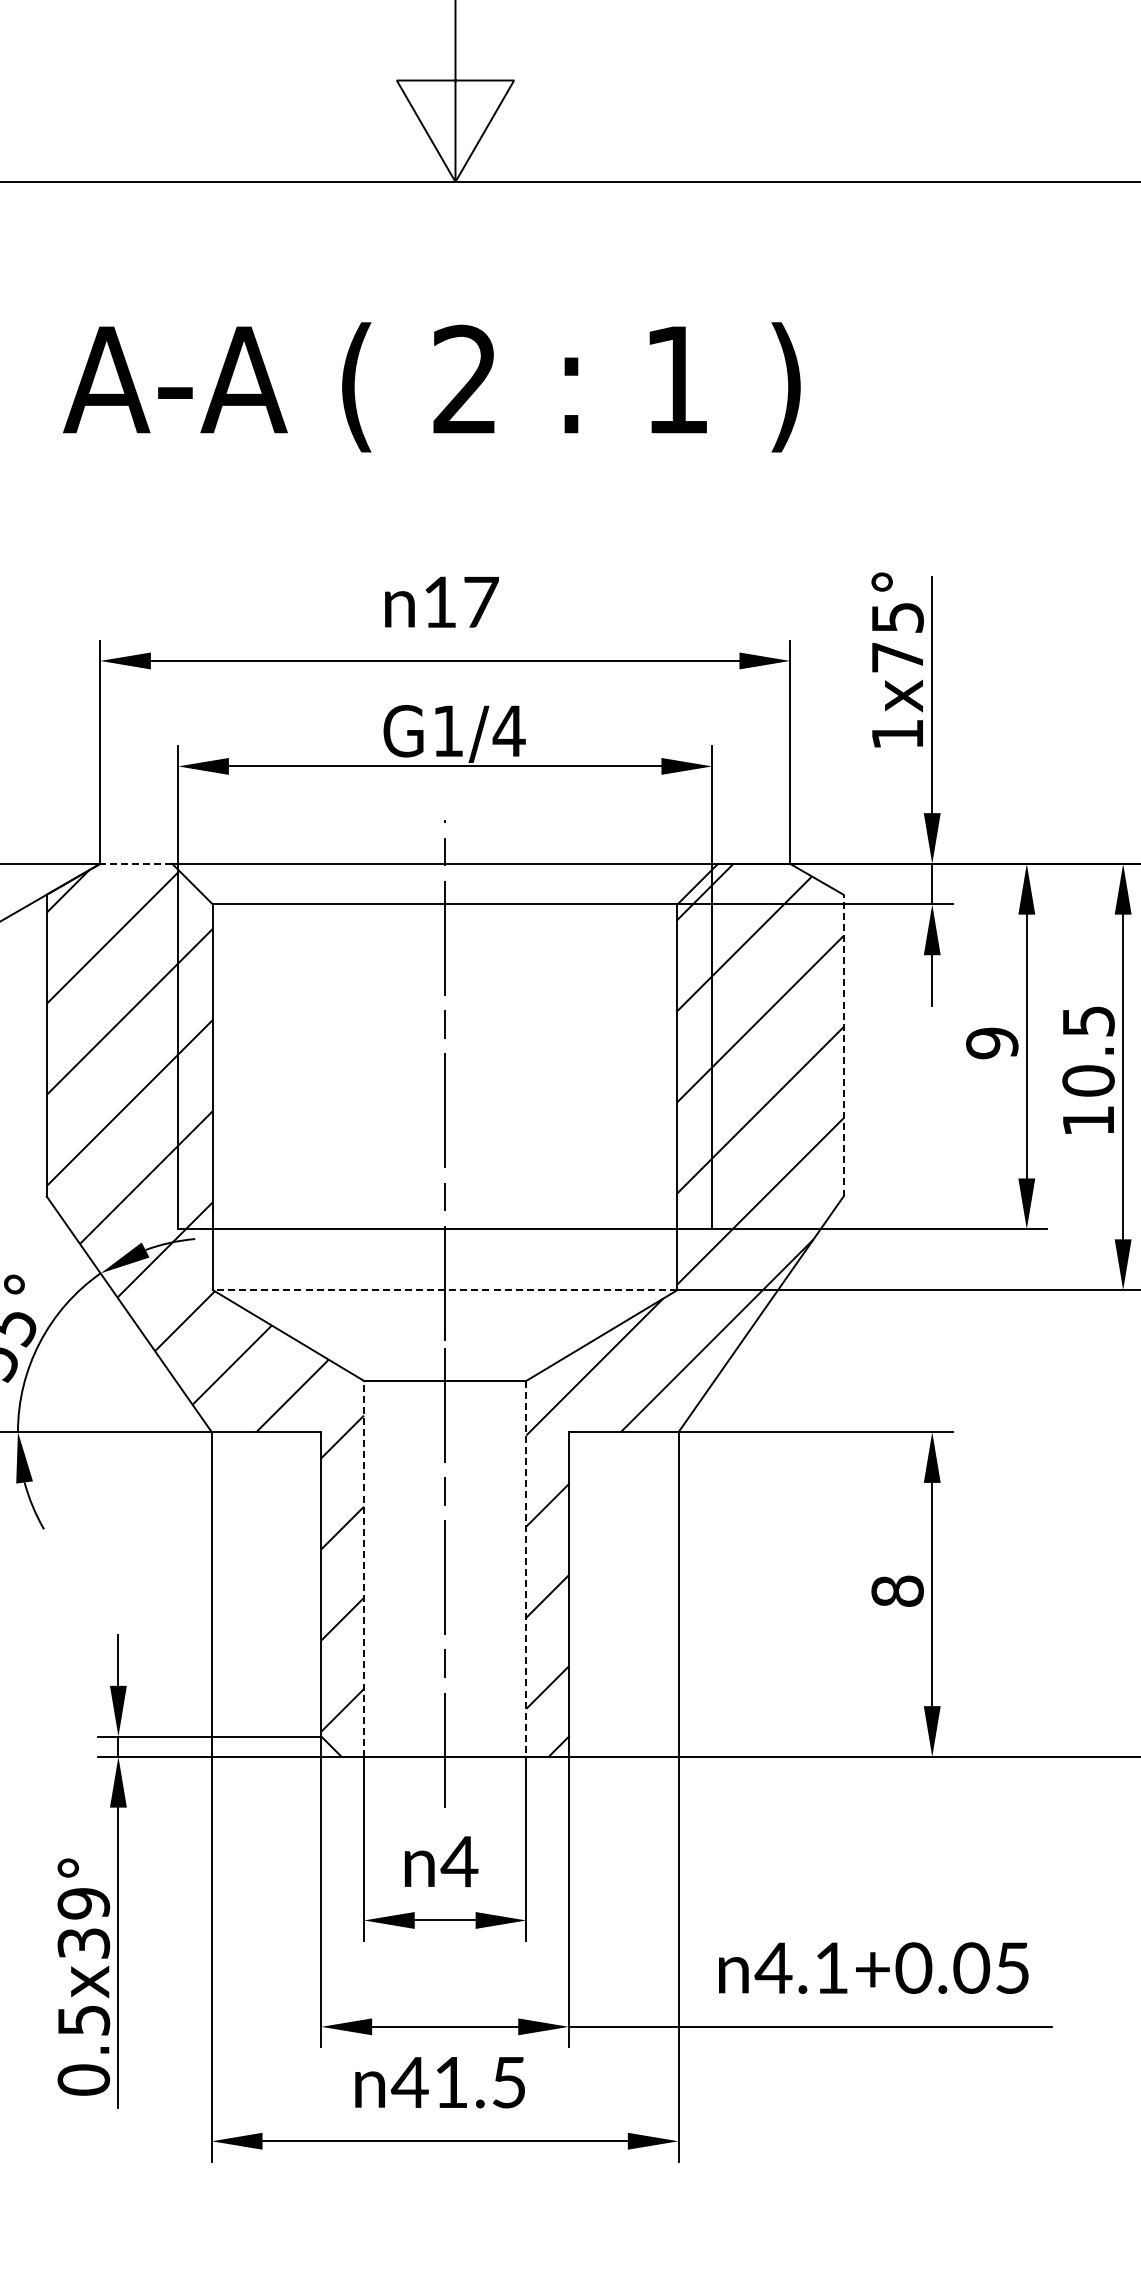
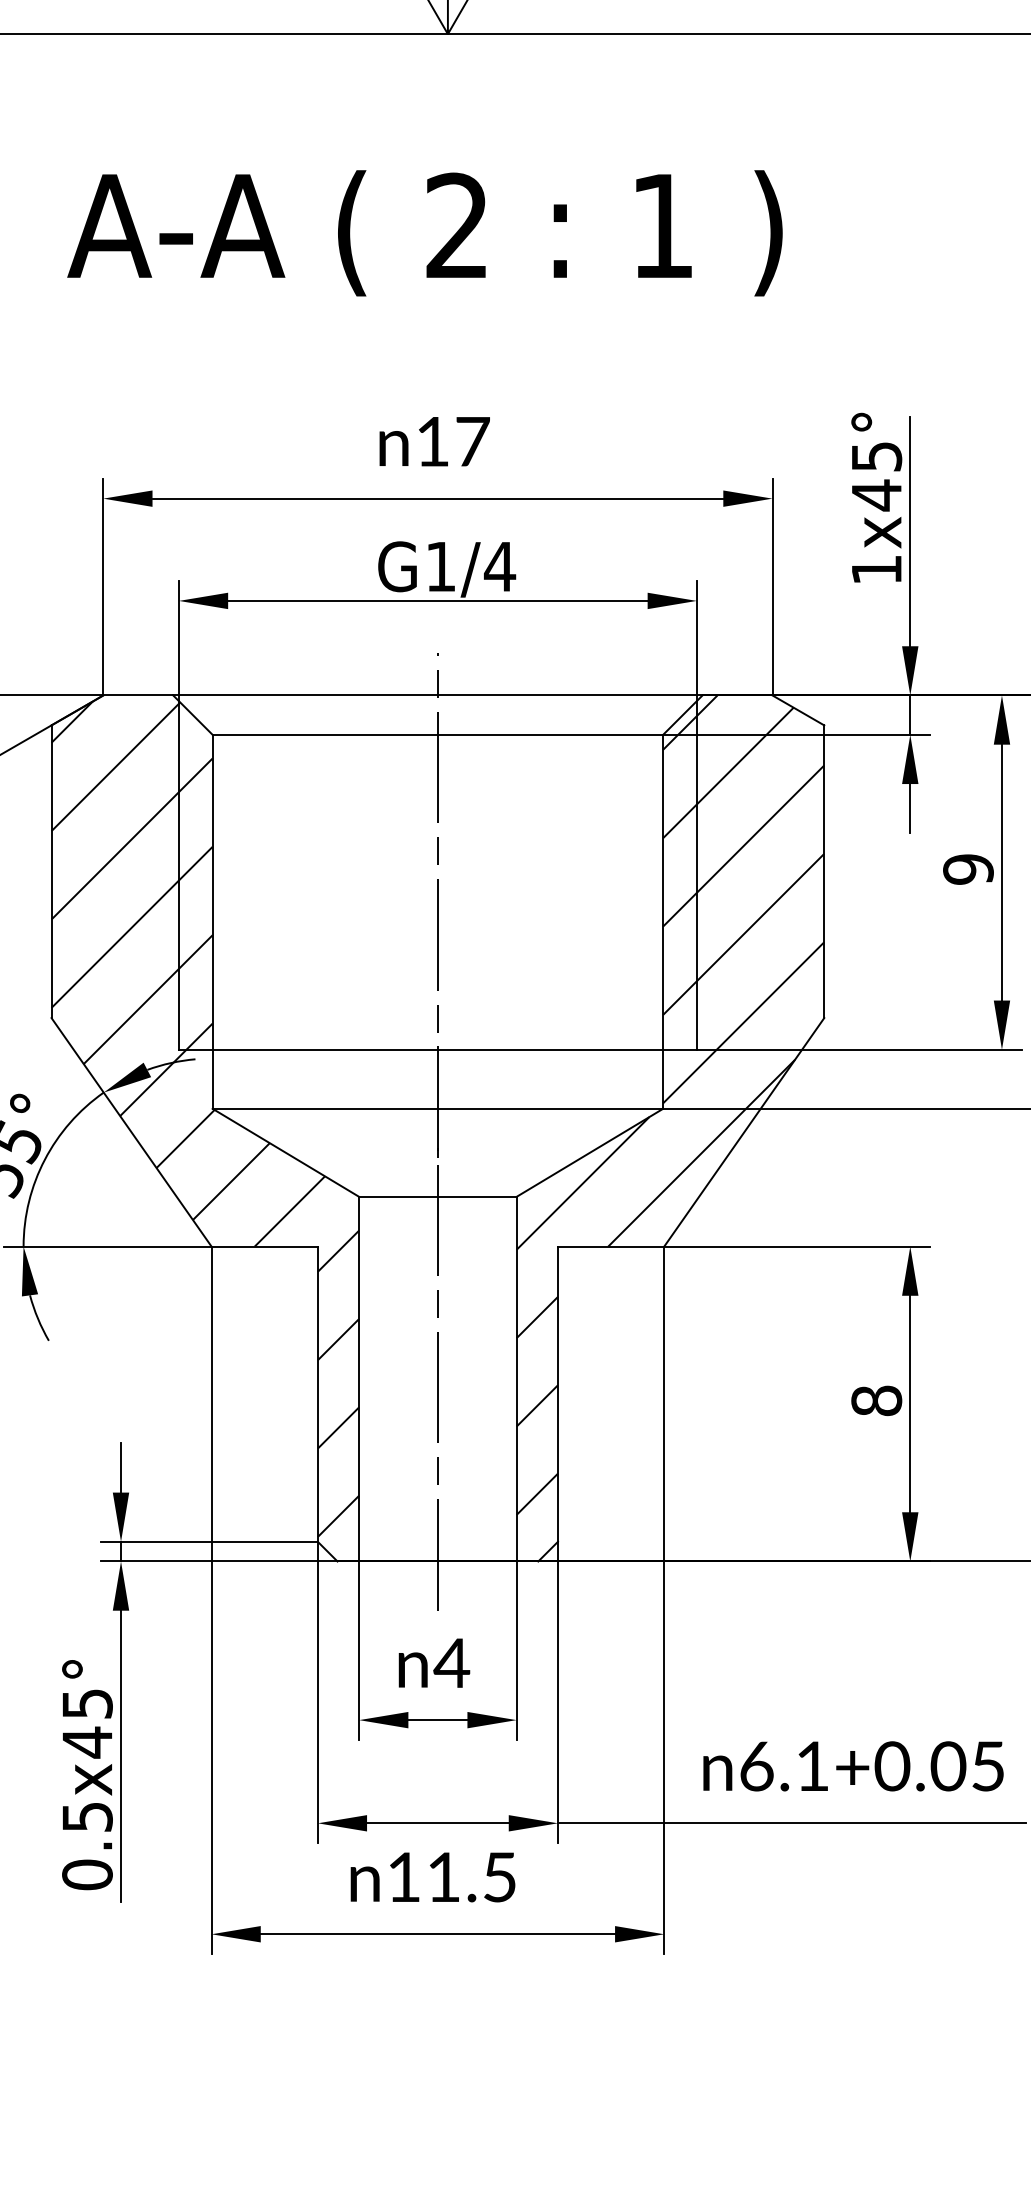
text: (897, 657) -> (876, 495), 1x75° -> 1x45°
line: (135, 863) -> (137, 695), dashed -> solid
line: (843, 1045) -> (824, 871), dashed -> solid
line: (444, 1290) -> (437, 1109), dashed -> solid
line: (364, 1568) -> (359, 1378), dashed -> solid
line: (526, 1568) -> (516, 1378), dashed -> solid
text: (83, 1924) -> (87, 1724), 0.5x39° -> 0.5x45°
text: (773, 1968) -> (756, 1766), 4.1+0.05 -> 6.1+0.05
text: (409, 2082) -> (403, 1877), 41.5 -> 11.5

